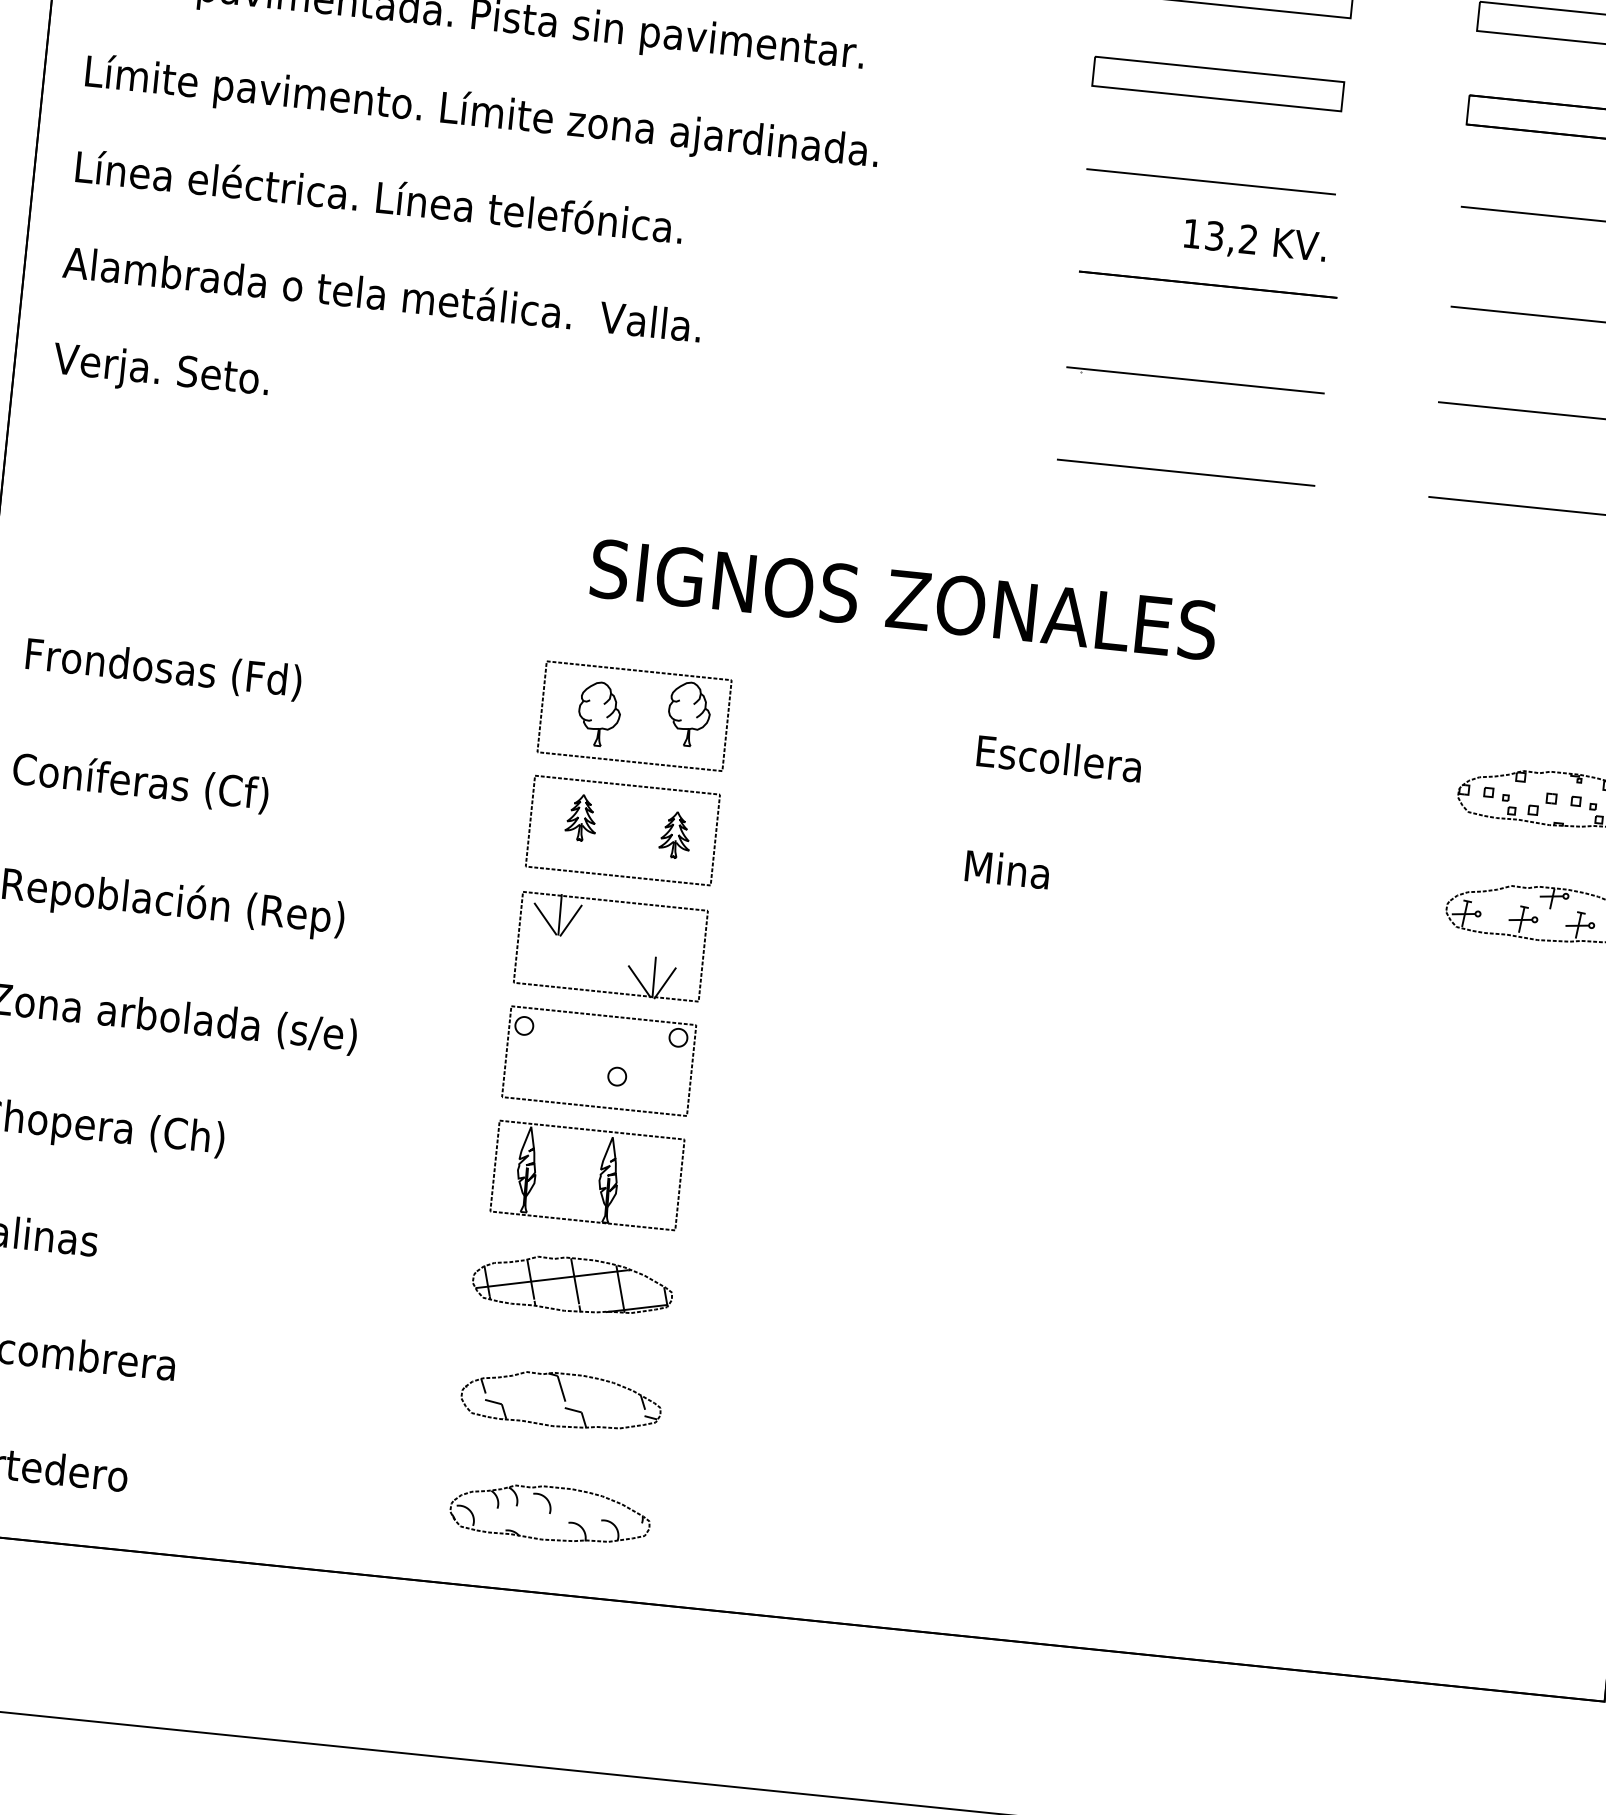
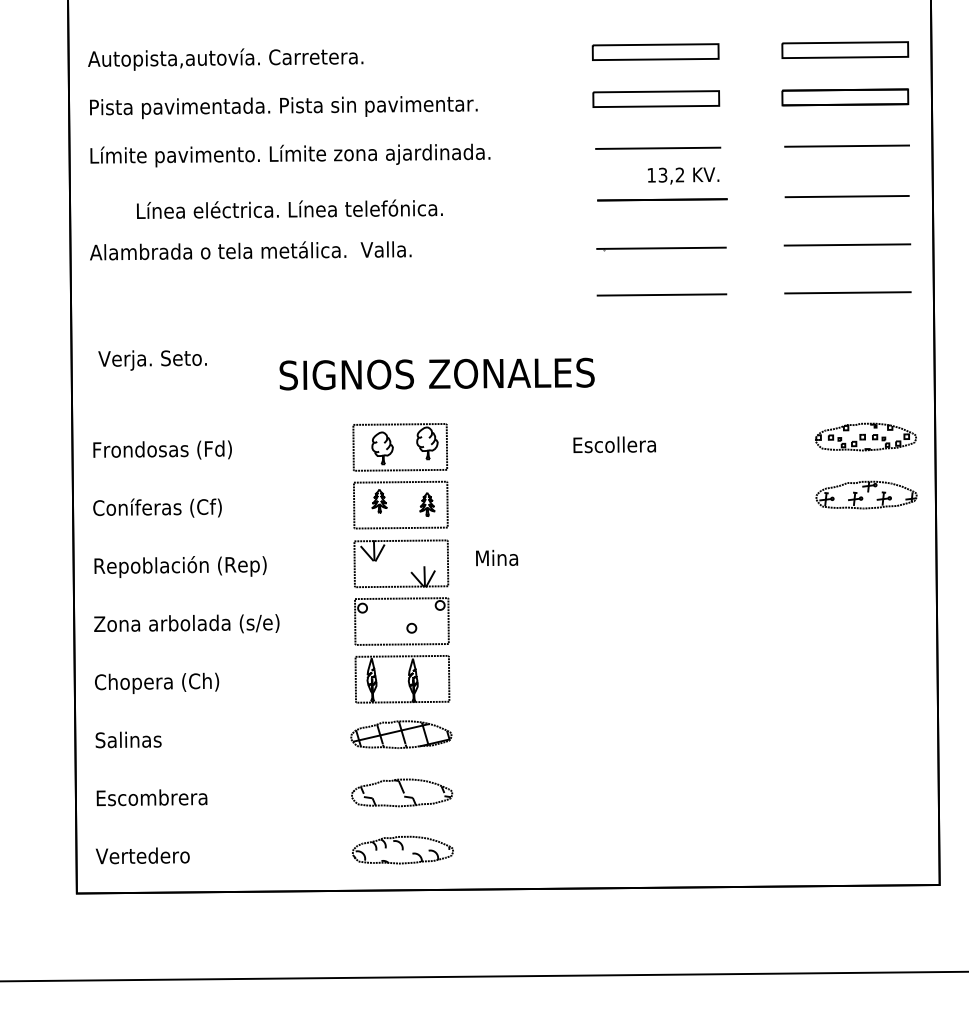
text: (378, 195) -> (289, 208), moved
text: (160, 372) -> (152, 360), moved
text: (902, 598) -> (436, 373), moved
text: (1008, 868) -> (497, 557), moved

